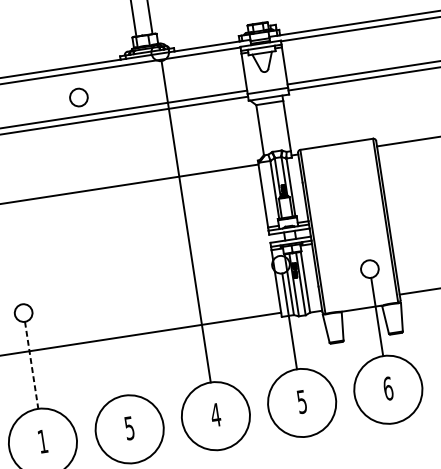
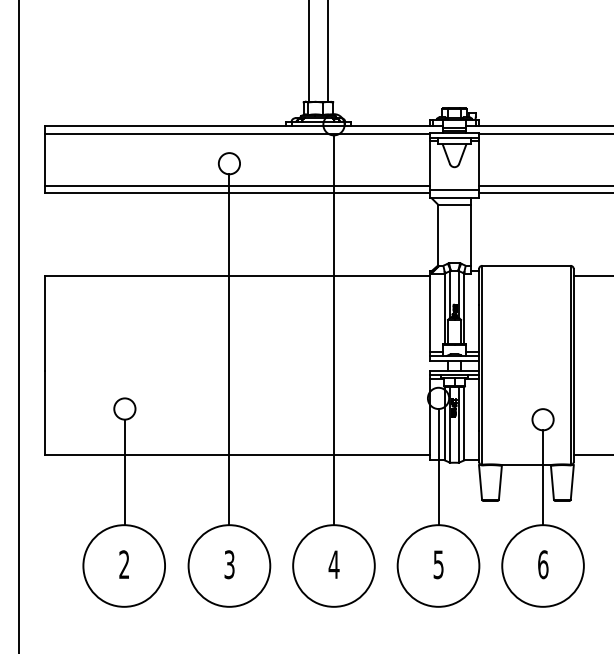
line: (102, 250) -> (229, 349), added
line: (31, 365) -> (124, 472), dashed -> solid
text: (129, 428) -> (229, 564), 5 -> 3
text: (42, 441) -> (124, 564), 1 -> 2

